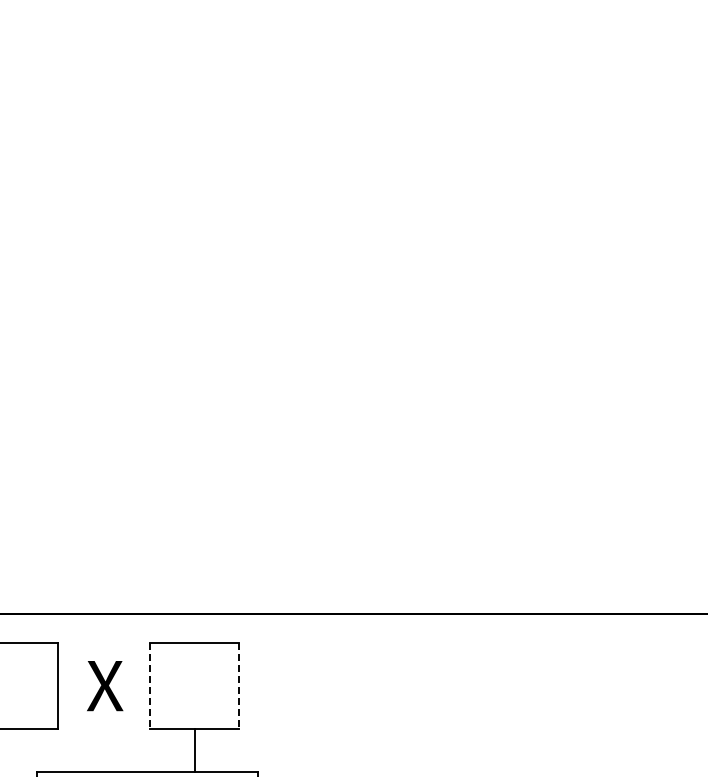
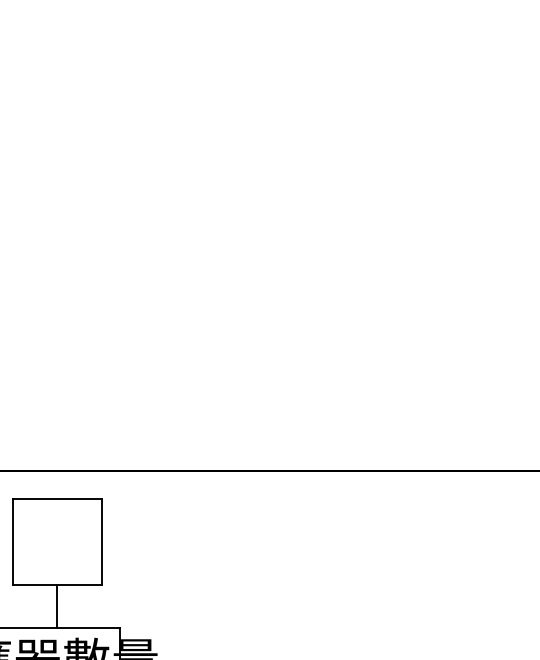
line: (150, 686) -> (13, 542), dashed -> solid
line: (239, 686) -> (102, 542), dashed -> solid

